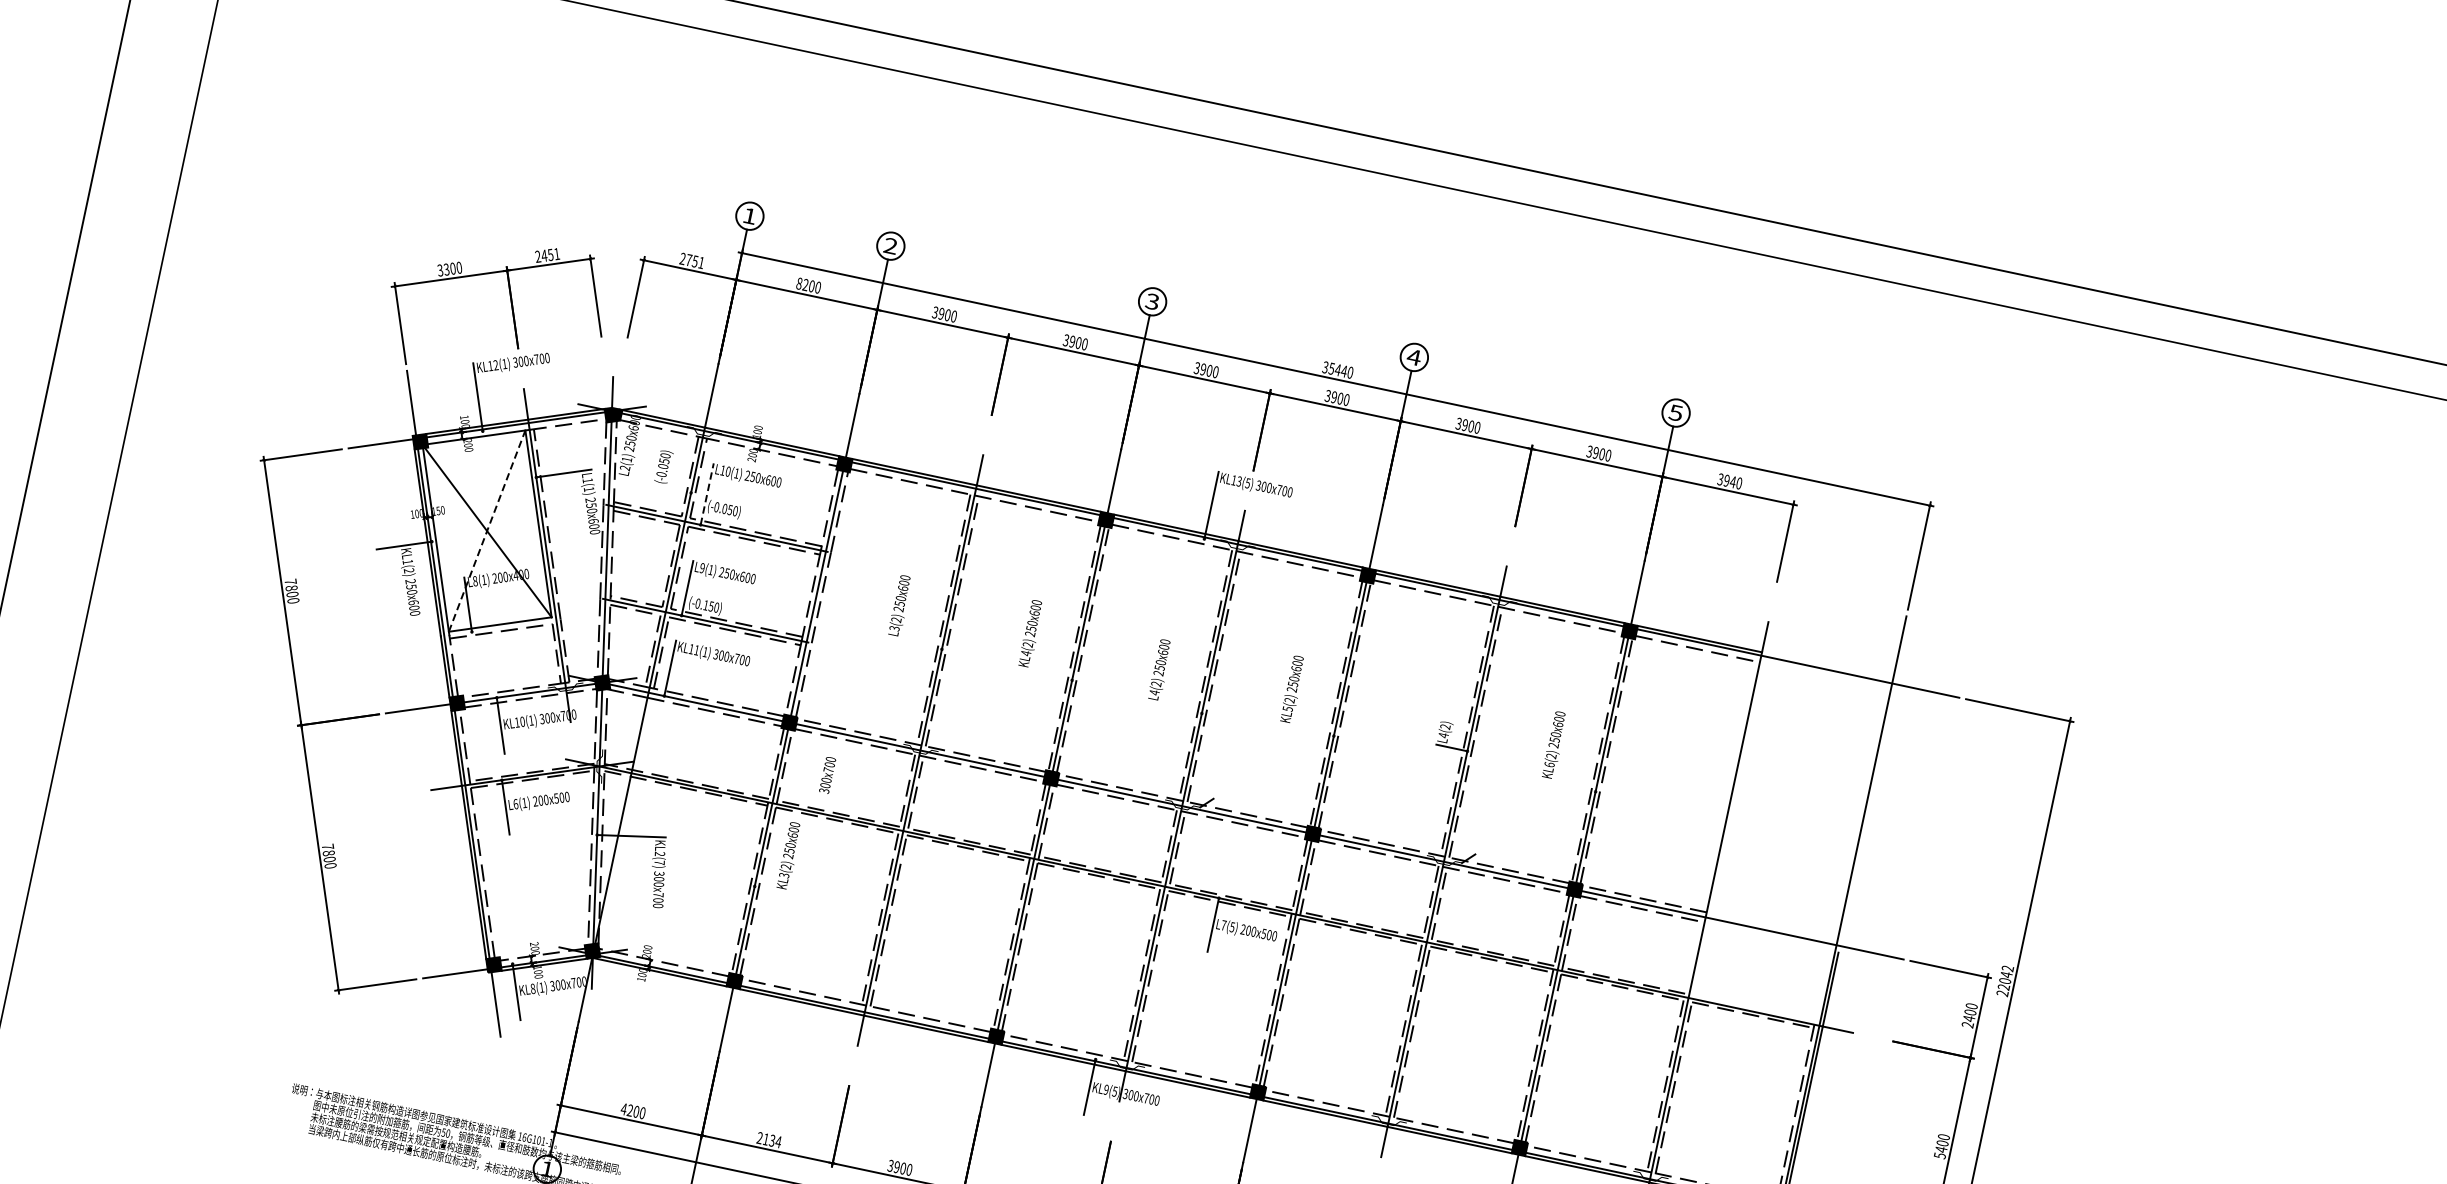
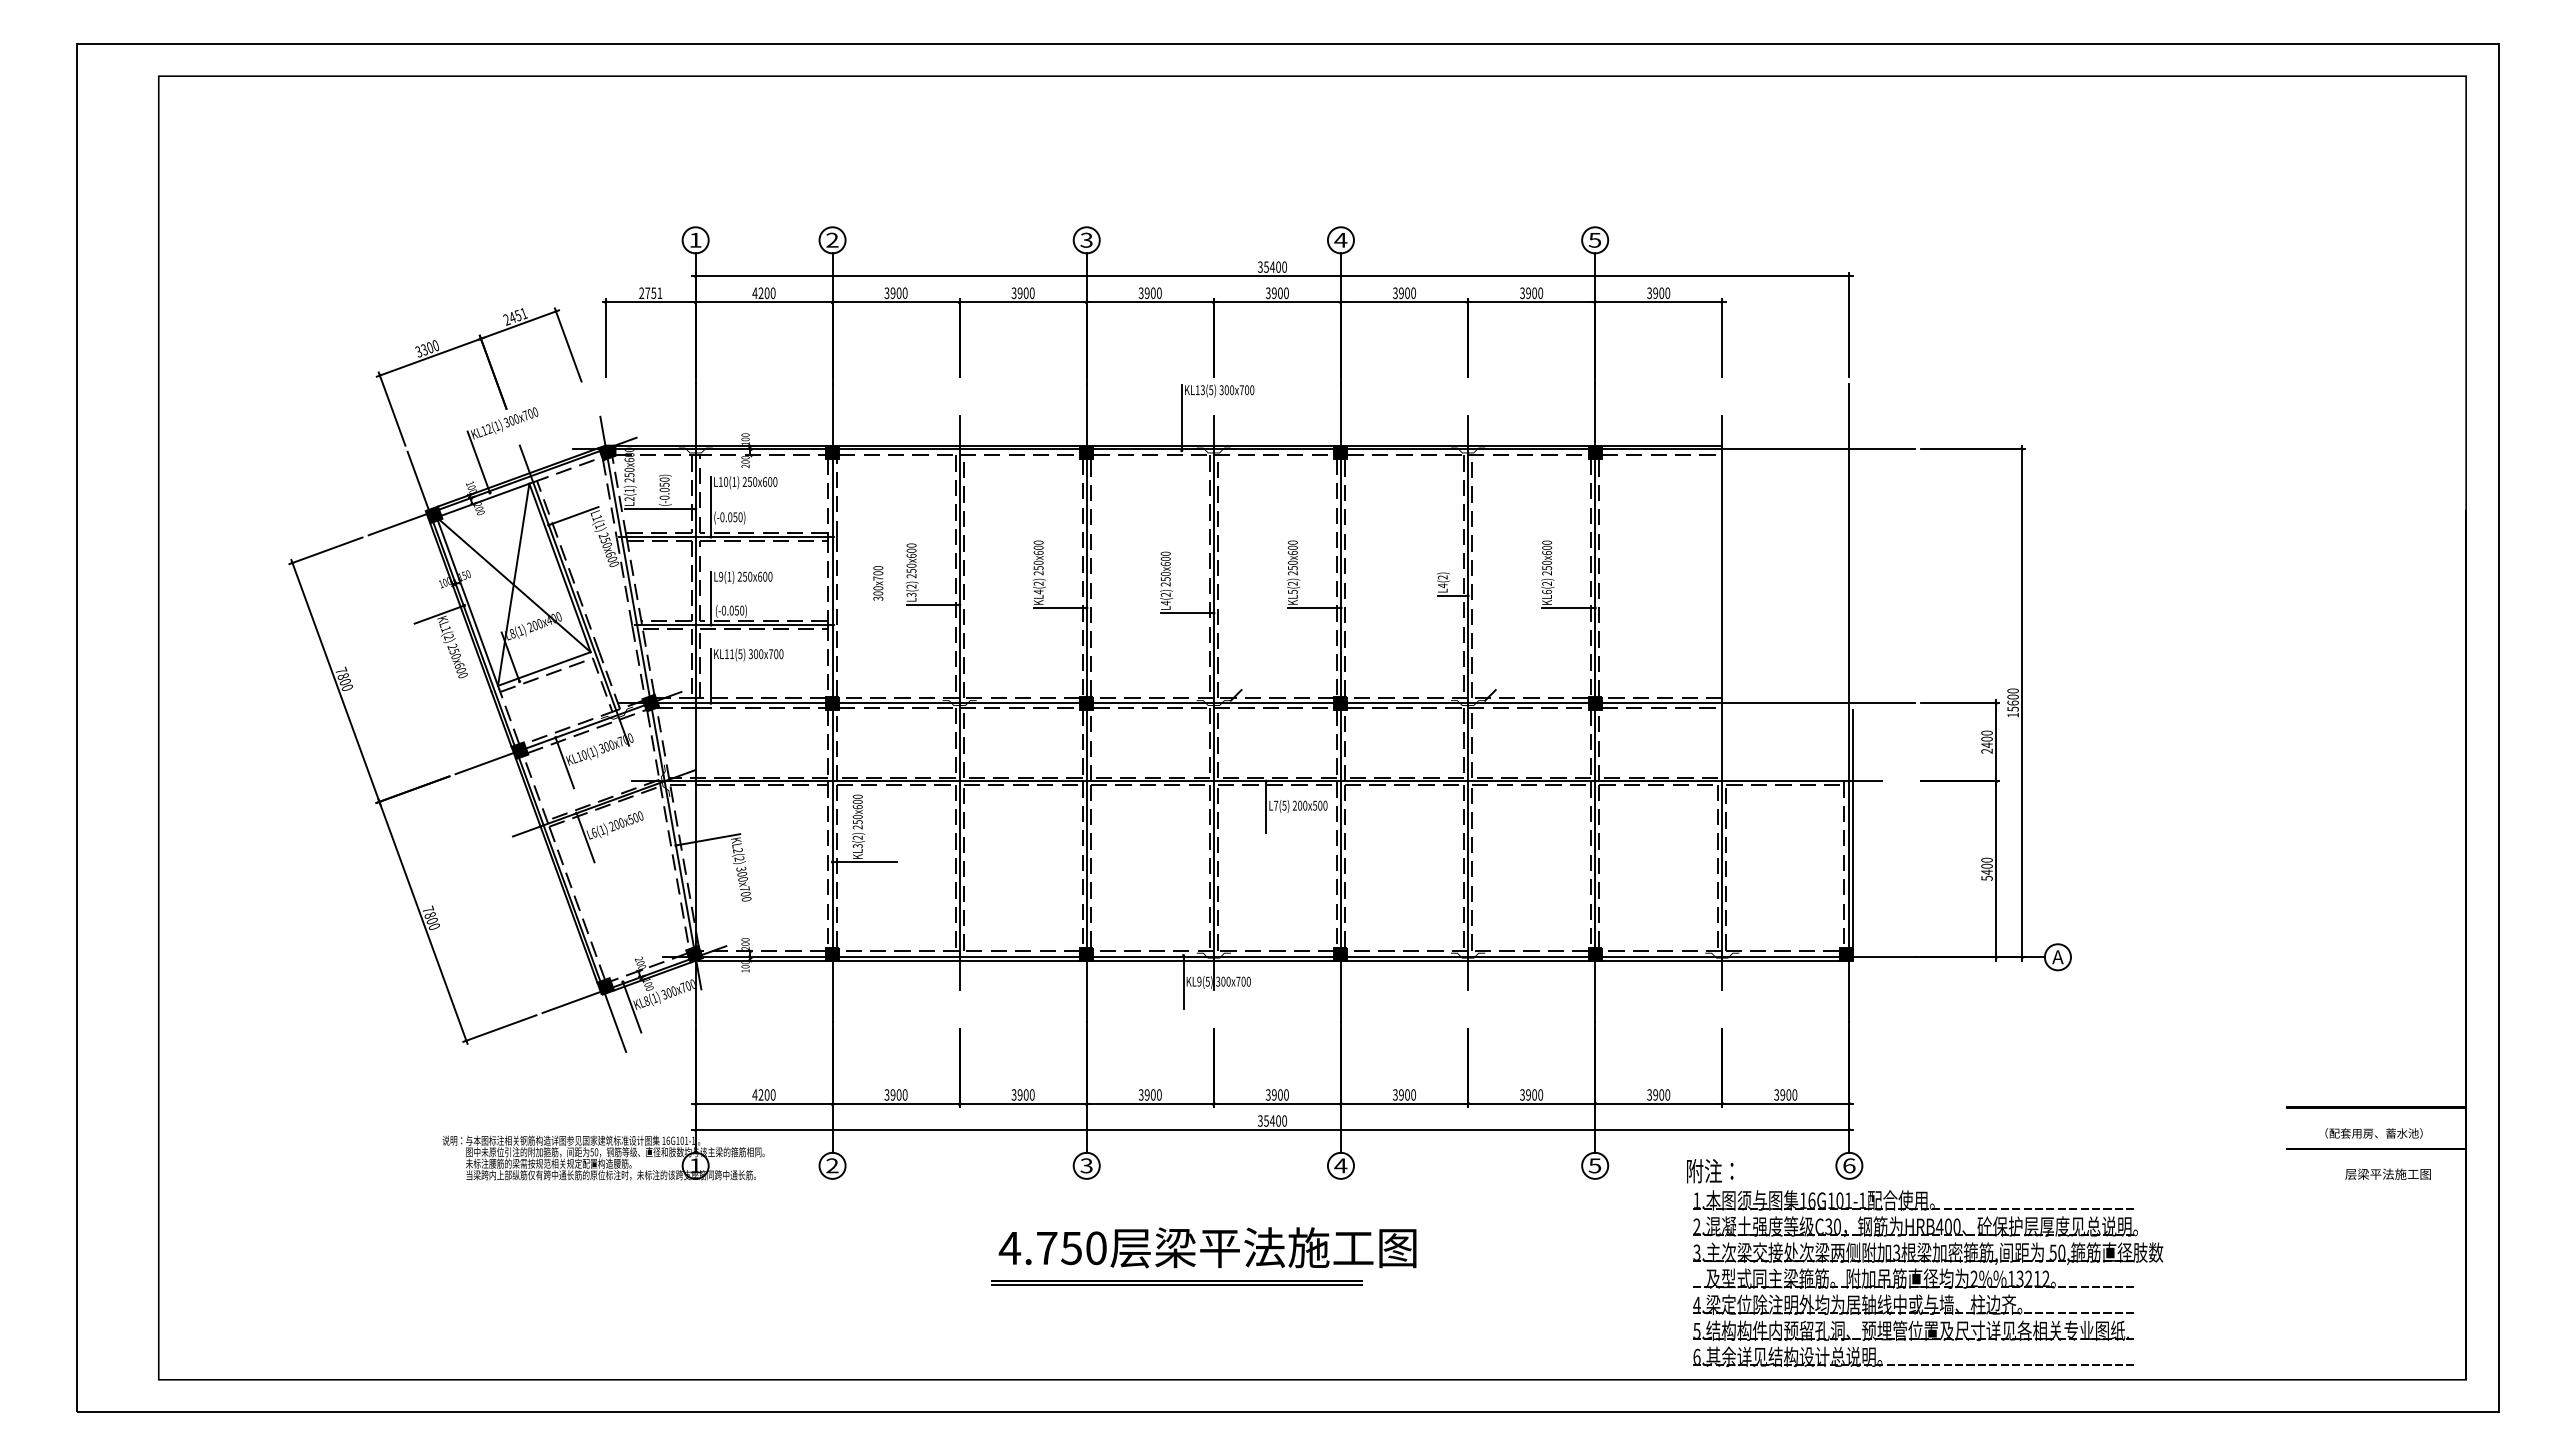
text: (798, 283) -> (754, 293), 8200 -> 4200
text: (1344, 370) -> (1278, 266), 35440 -> 35400
text: (1732, 482) -> (1661, 293), 3940 -> 3900
line: (653, 485) -> (659, 509), added
line: (706, 494) -> (710, 507), dashed -> solid
line: (486, 530) -> (513, 584), dashed -> solid
text: (705, 605) -> (731, 610), (-0.150) -> (-0.050)
line: (914, 643) -> (932, 604), added
text: (705, 652) -> (740, 654), KL11(1) -> KL11(5)
line: (1044, 673) -> (1059, 607), added
line: (1173, 707) -> (1186, 613), added
line: (1306, 729) -> (1314, 607), added
text: (827, 775) -> (878, 583), moved
line: (1568, 786) -> (1568, 608), added
text: (659, 862) -> (739, 858), KL2(7) -> KL2(2)
line: (787, 893) -> (864, 862), added
text: (2004, 980) -> (2012, 702), 22042 -> 15600
text: (768, 1139) -> (895, 1094), 2134 -> 3900

